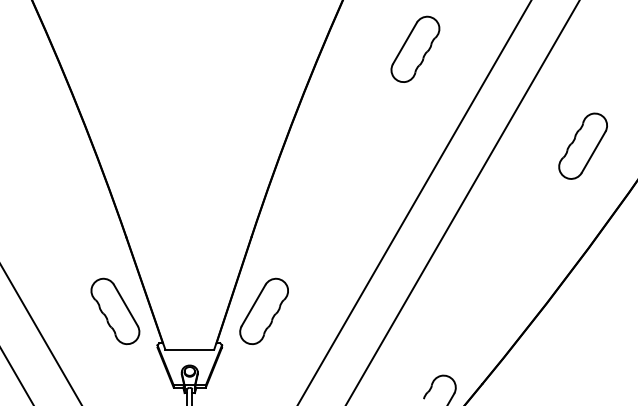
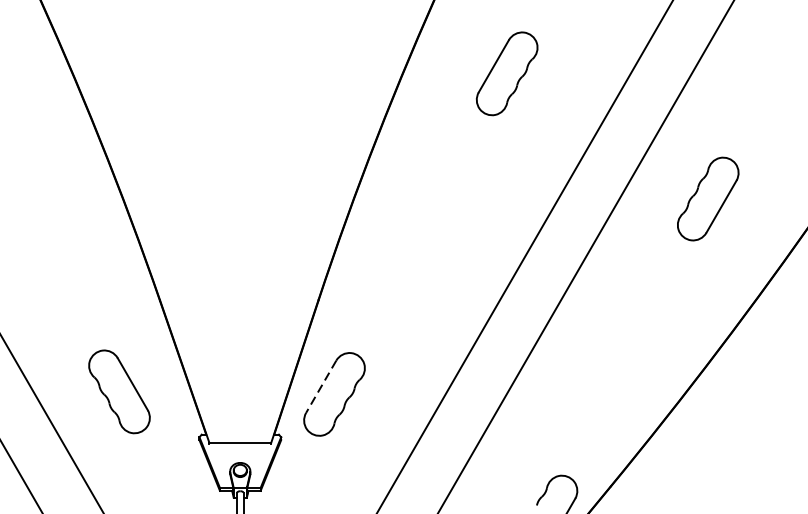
part: (415, 48) -> (507, 72), moved
part: (582, 145) -> (707, 198), moved
line: (253, 305) -> (321, 386), solid -> dashed
part: (115, 311) -> (119, 391), moved

